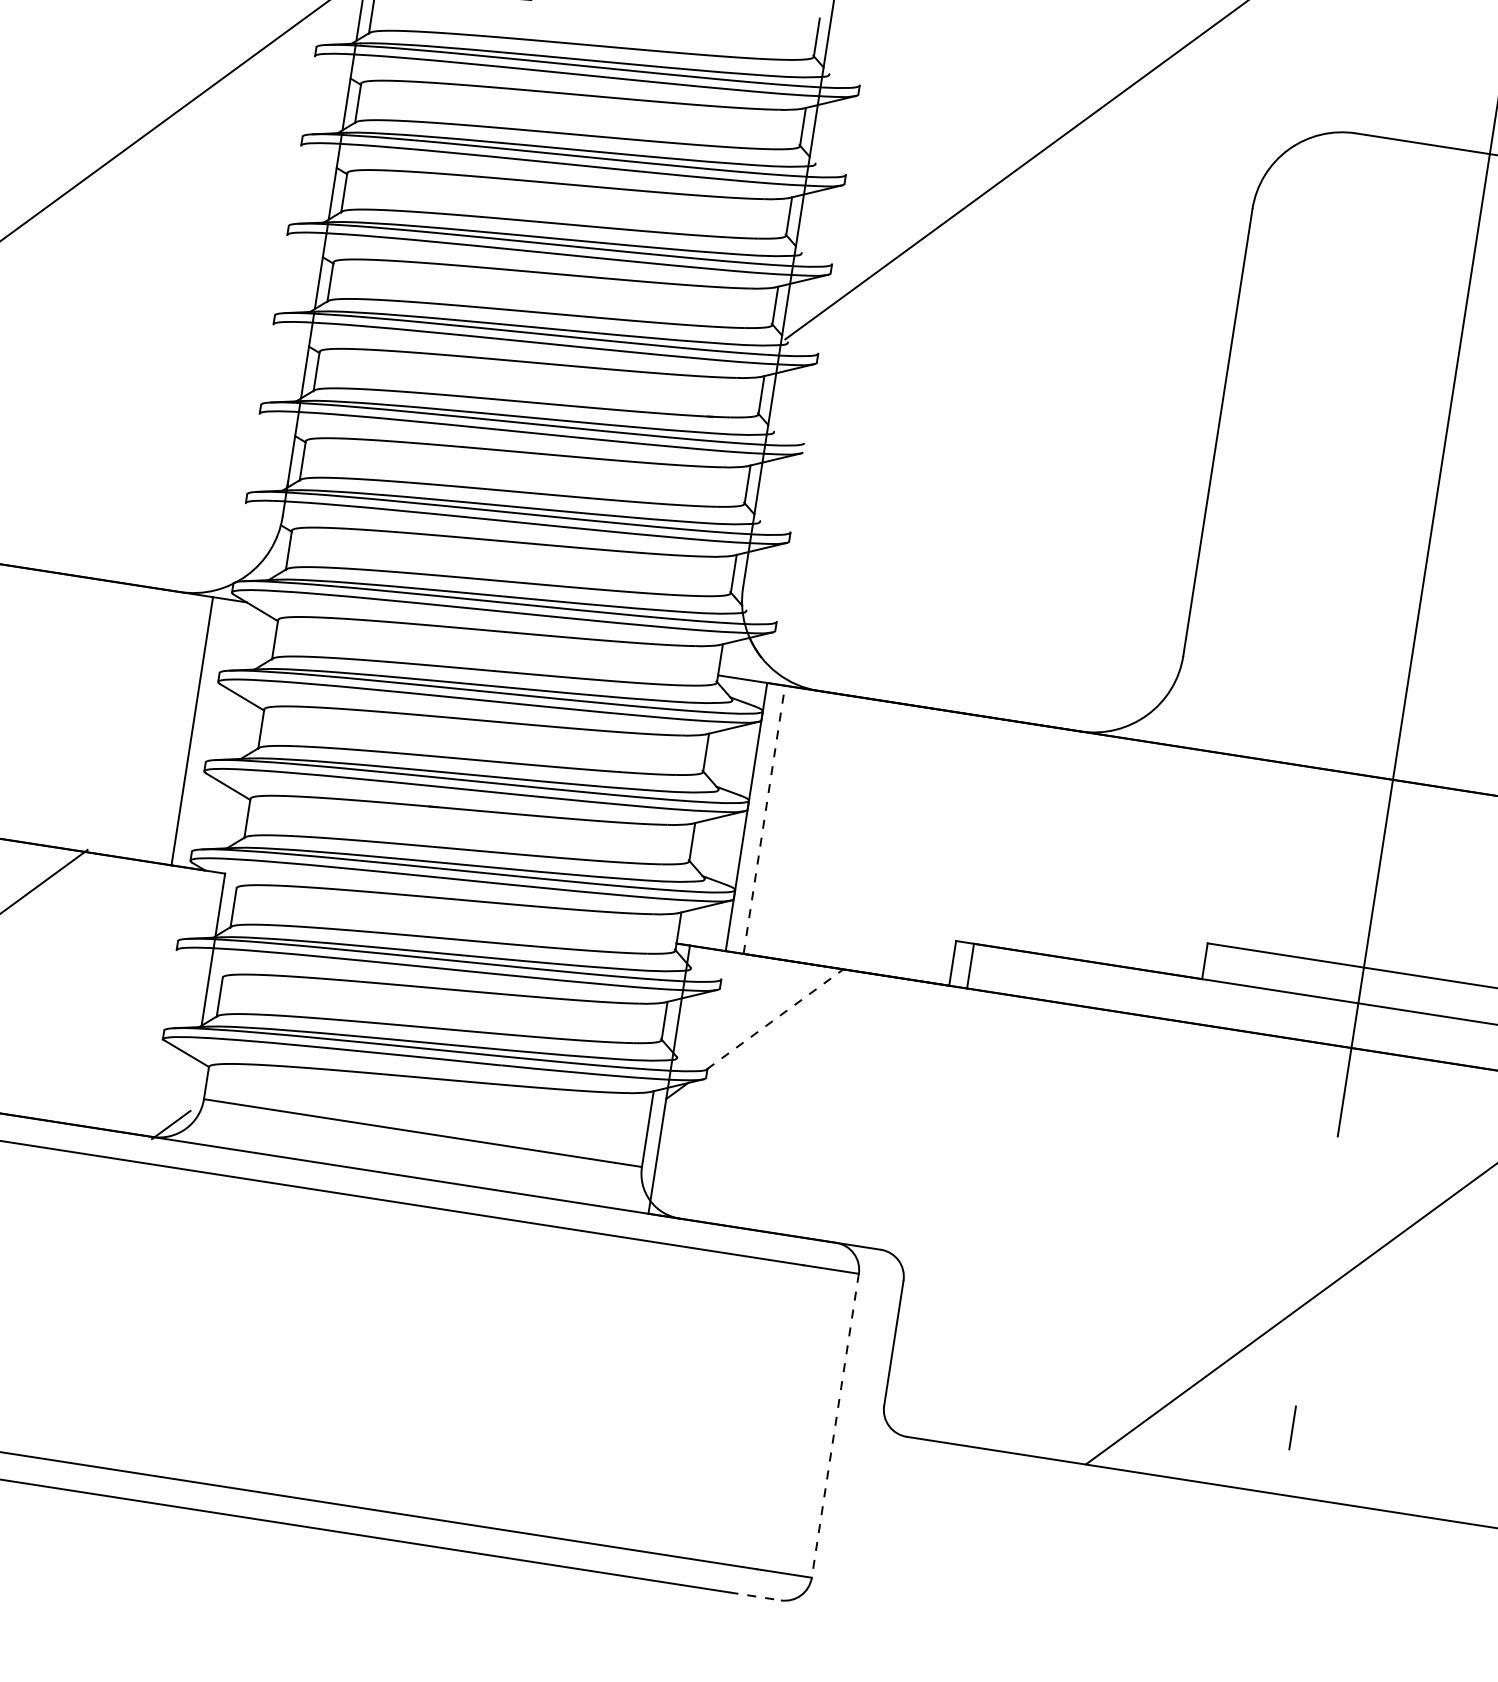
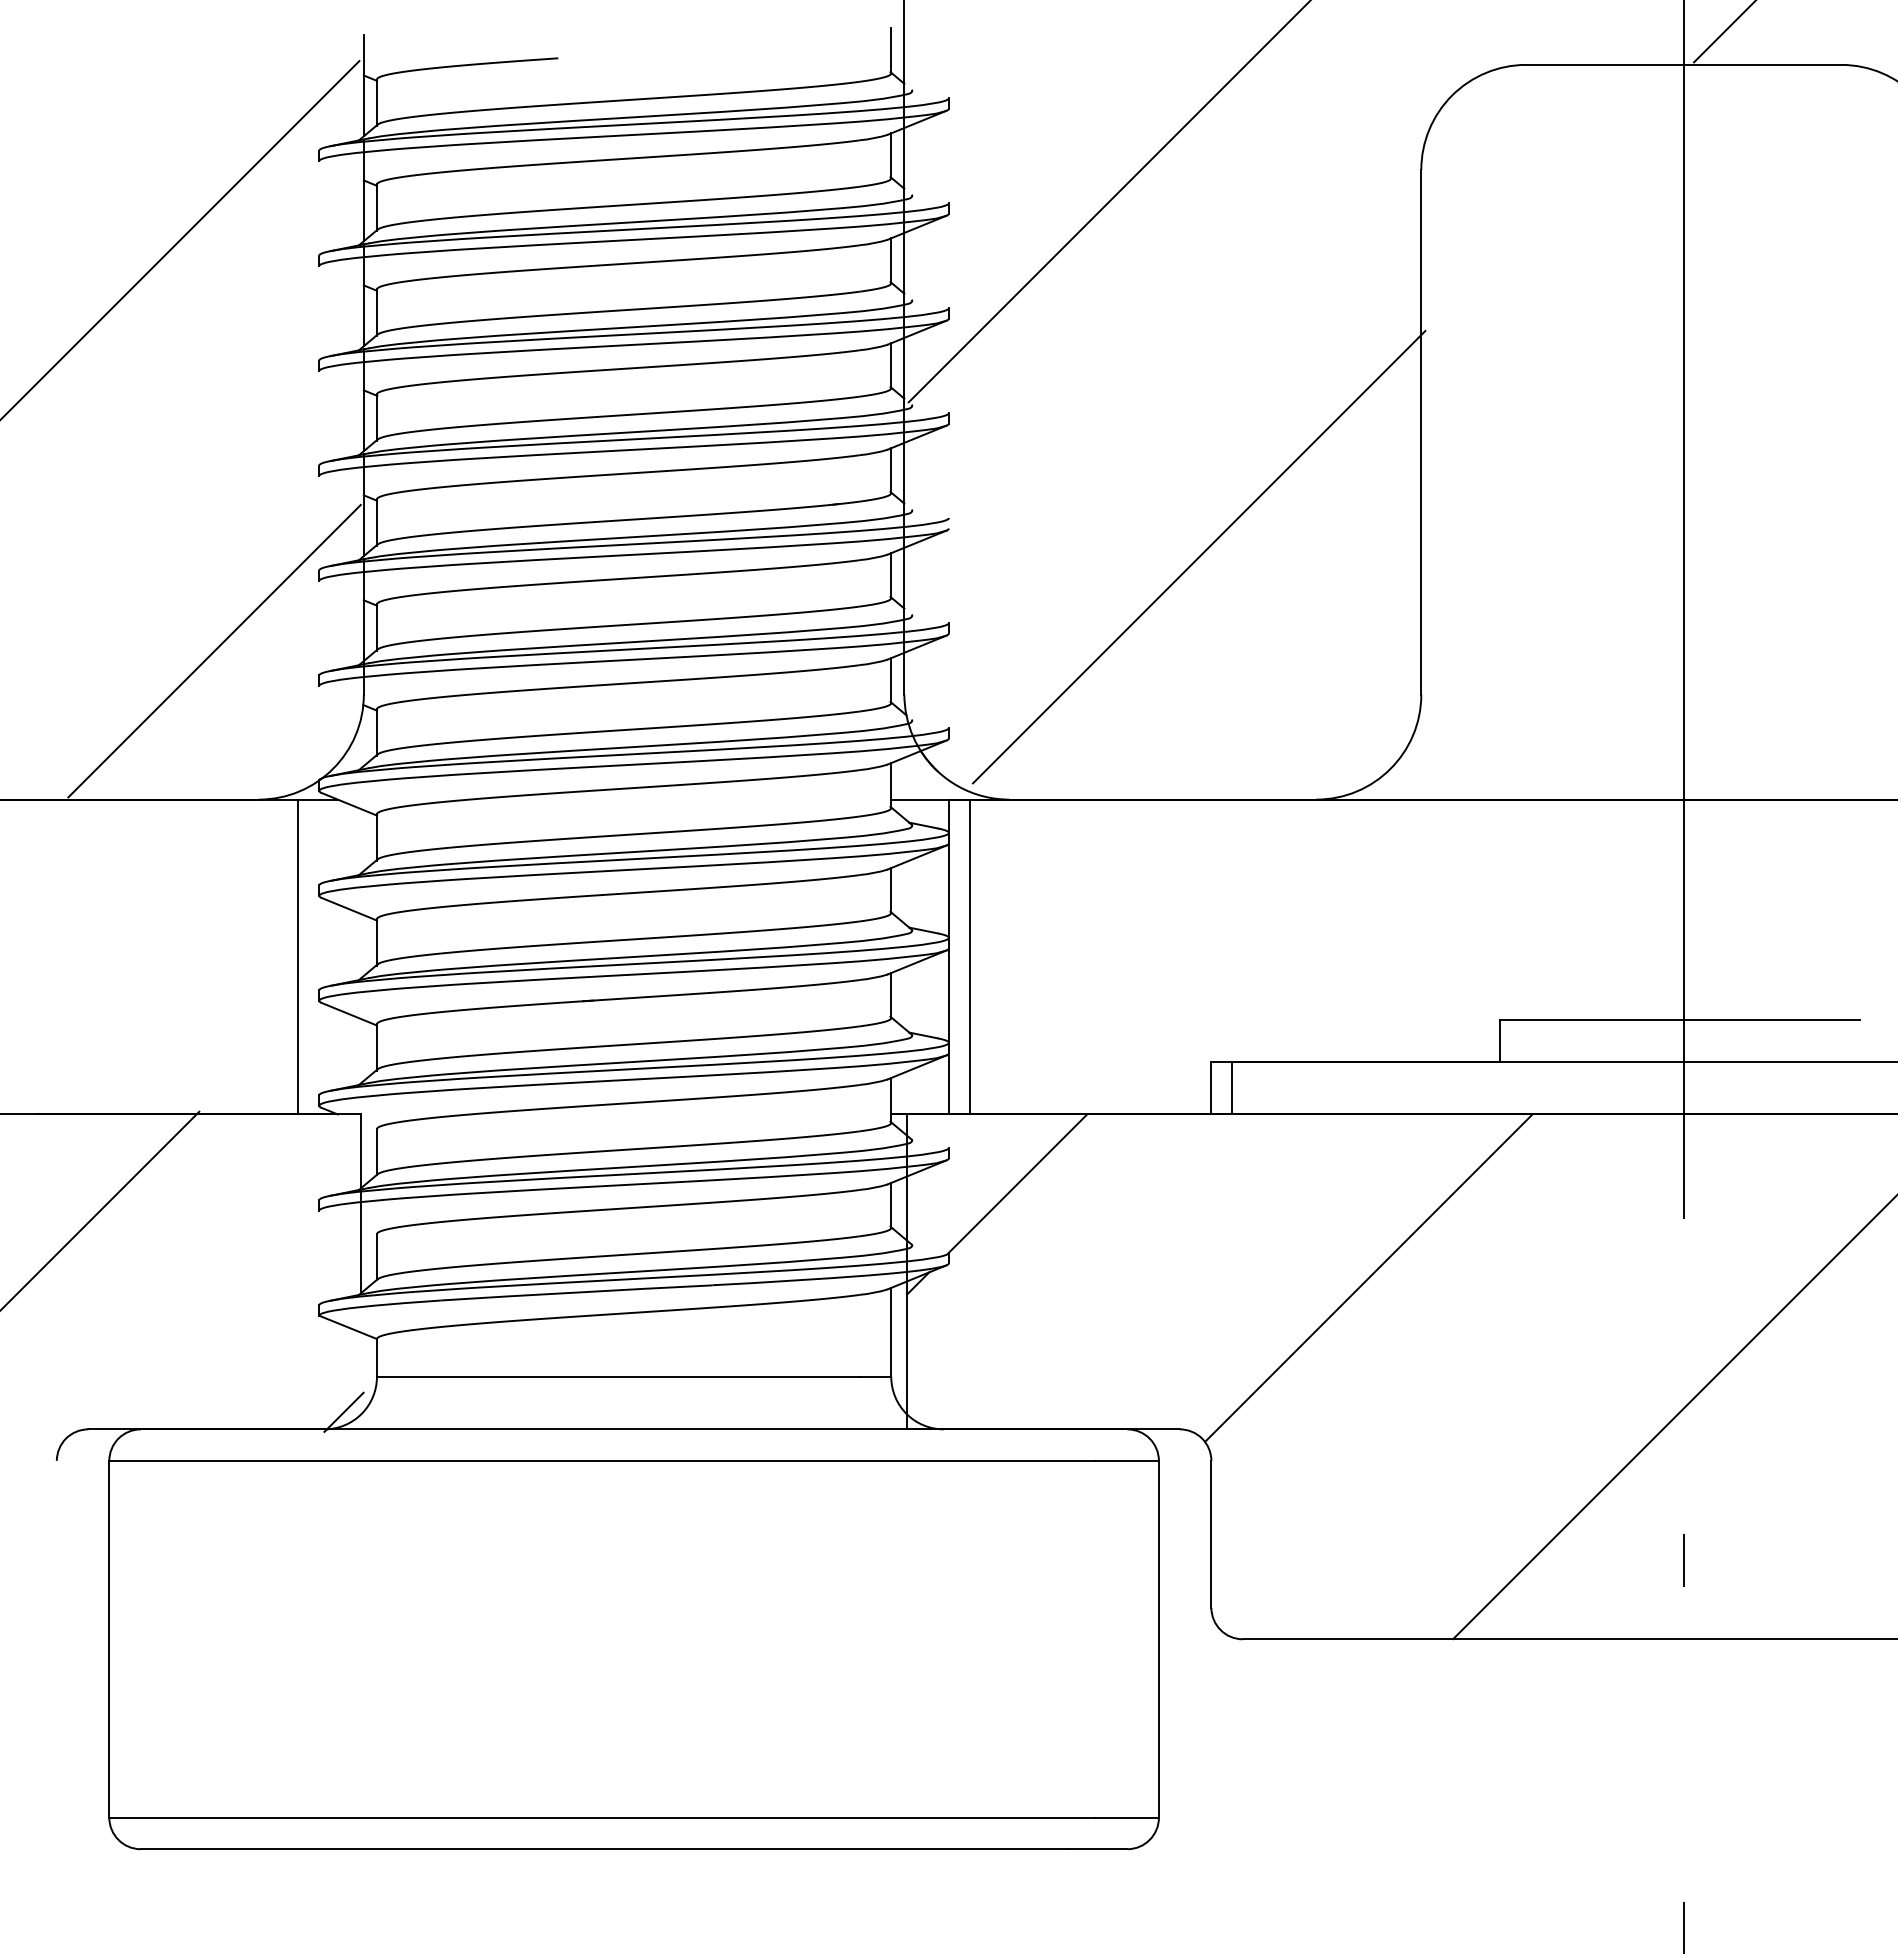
line: (161, 459) -> (214, 650), added
line: (1011, 508) -> (1198, 556), added
line: (764, 819) -> (969, 956), dashed -> solid
line: (774, 1018) -> (1017, 1183), dashed -> solid
line: (1061, 1145) -> (1368, 1277), added
line: (834, 1425) -> (1158, 1639), dashed -> solid
line: (755, 1596) -> (1097, 1849), dashed -> solid

